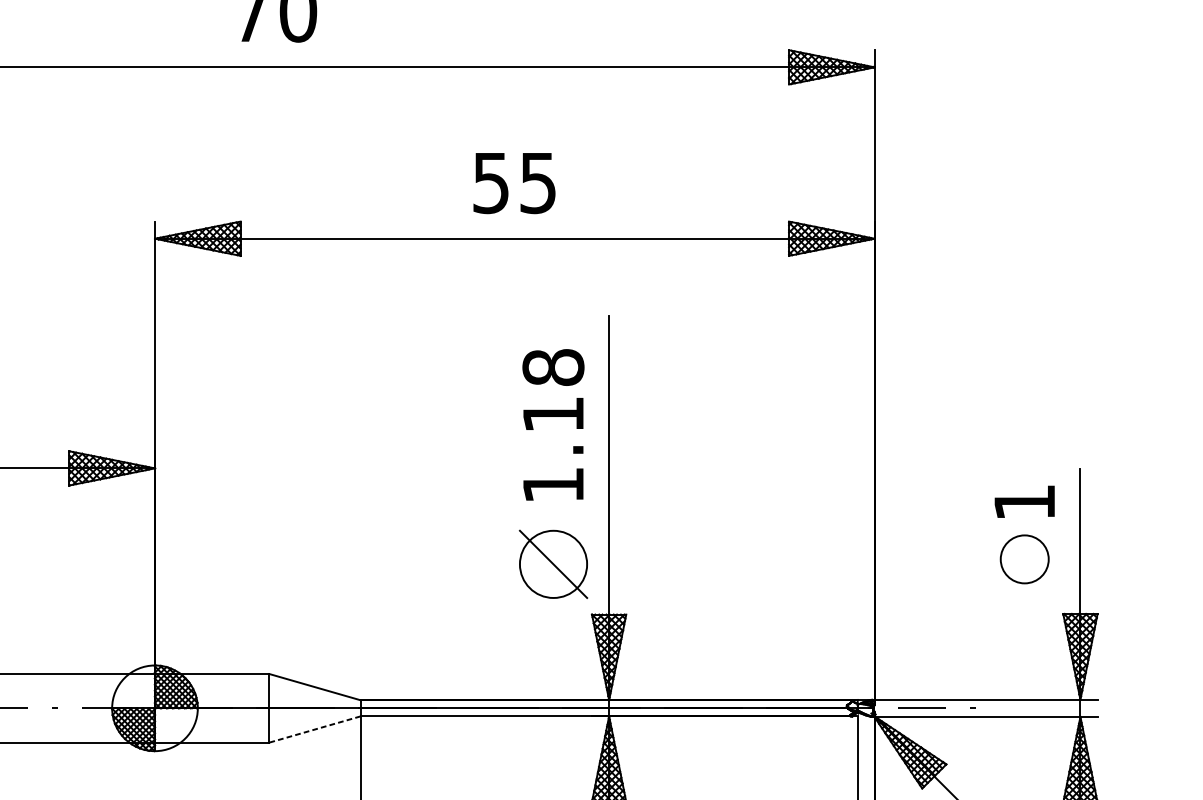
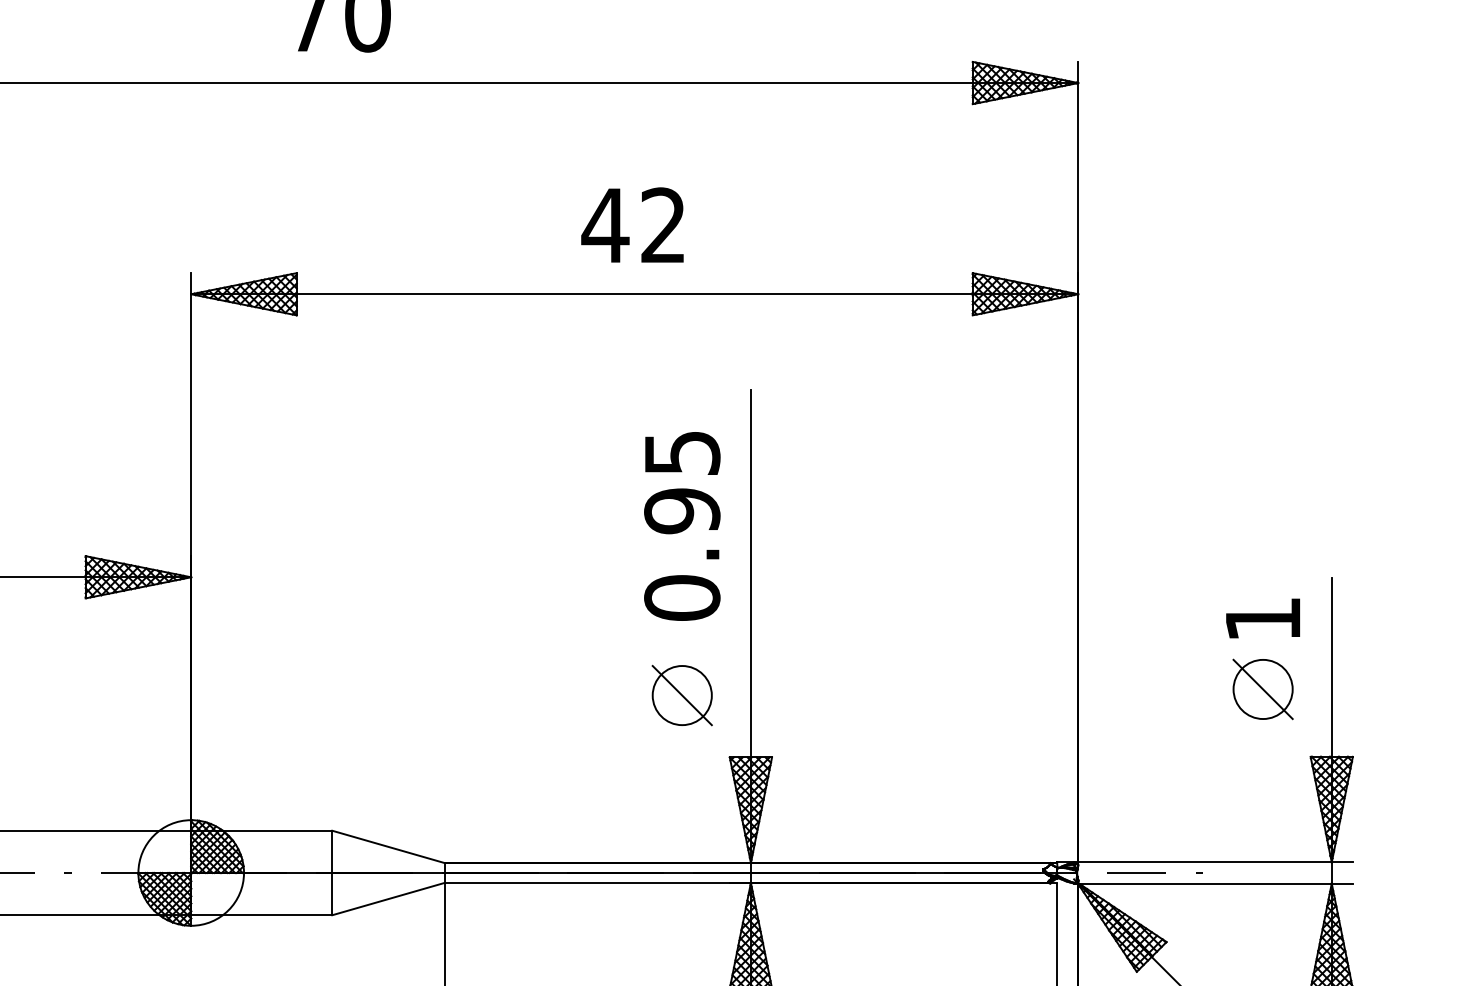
text: (513, 182) -> (632, 225), 55 -> 42
text: (553, 426) -> (682, 525), 1.18 -> 0.95
line: (1024, 559) -> (1262, 689), added
part: (552, 564) -> (681, 695), size x0.71
line: (315, 729) -> (388, 898), dashed -> solid

